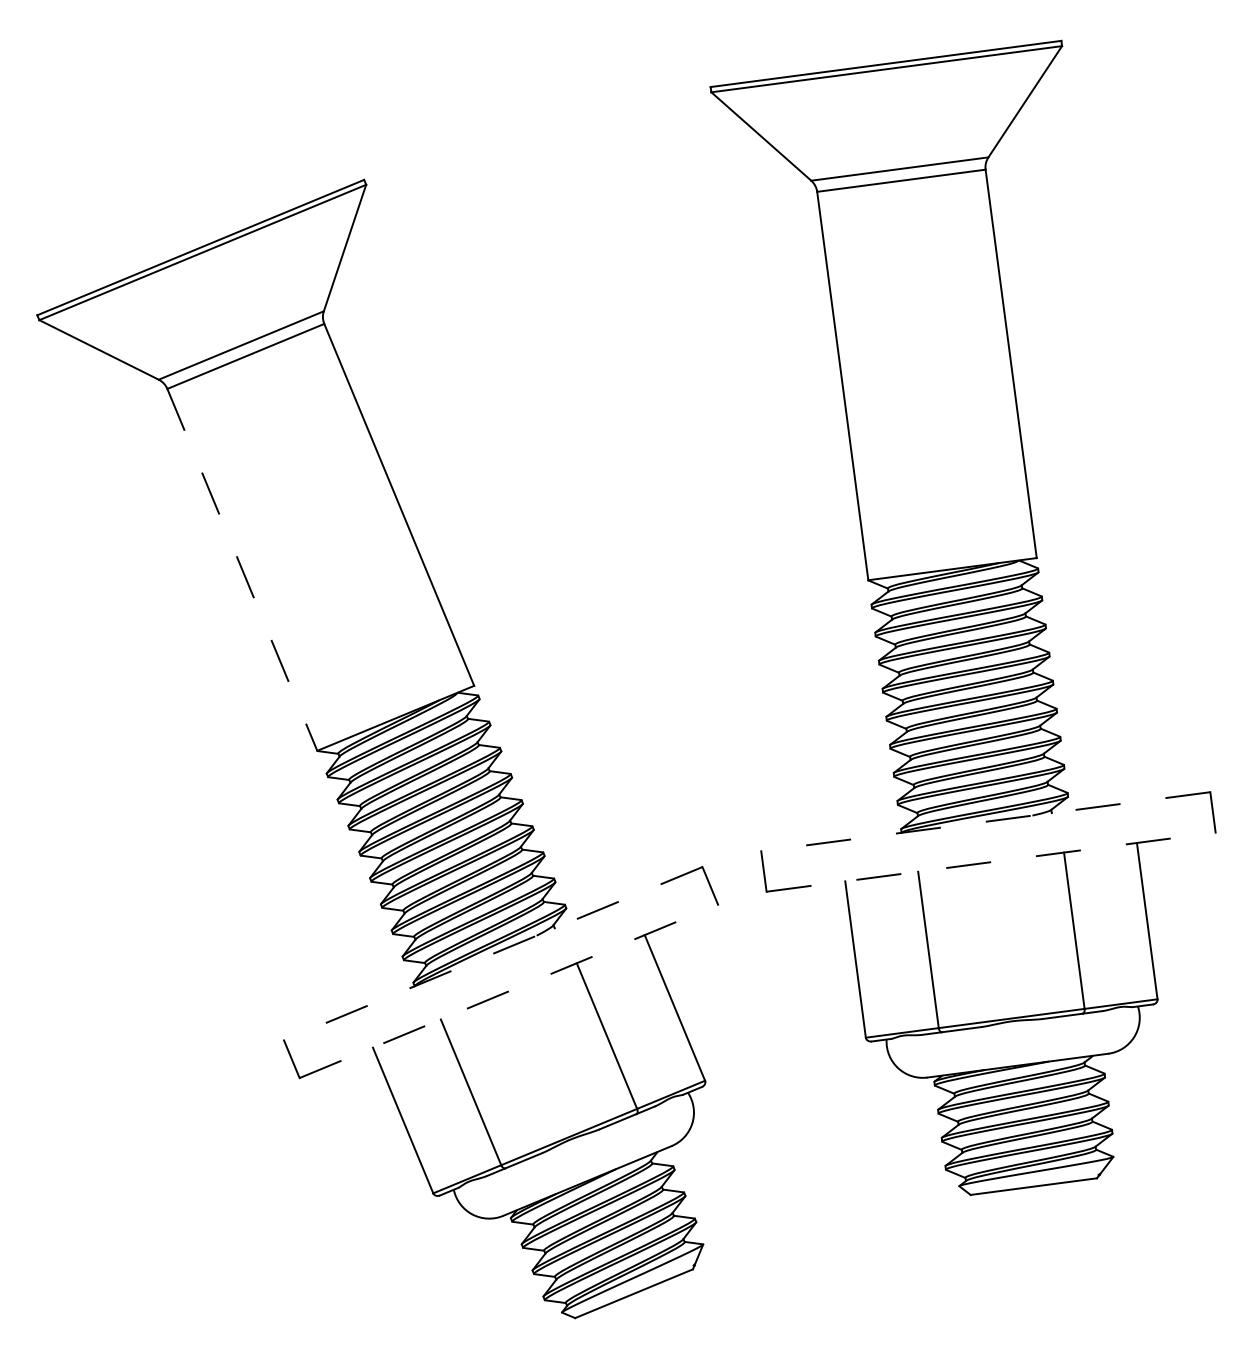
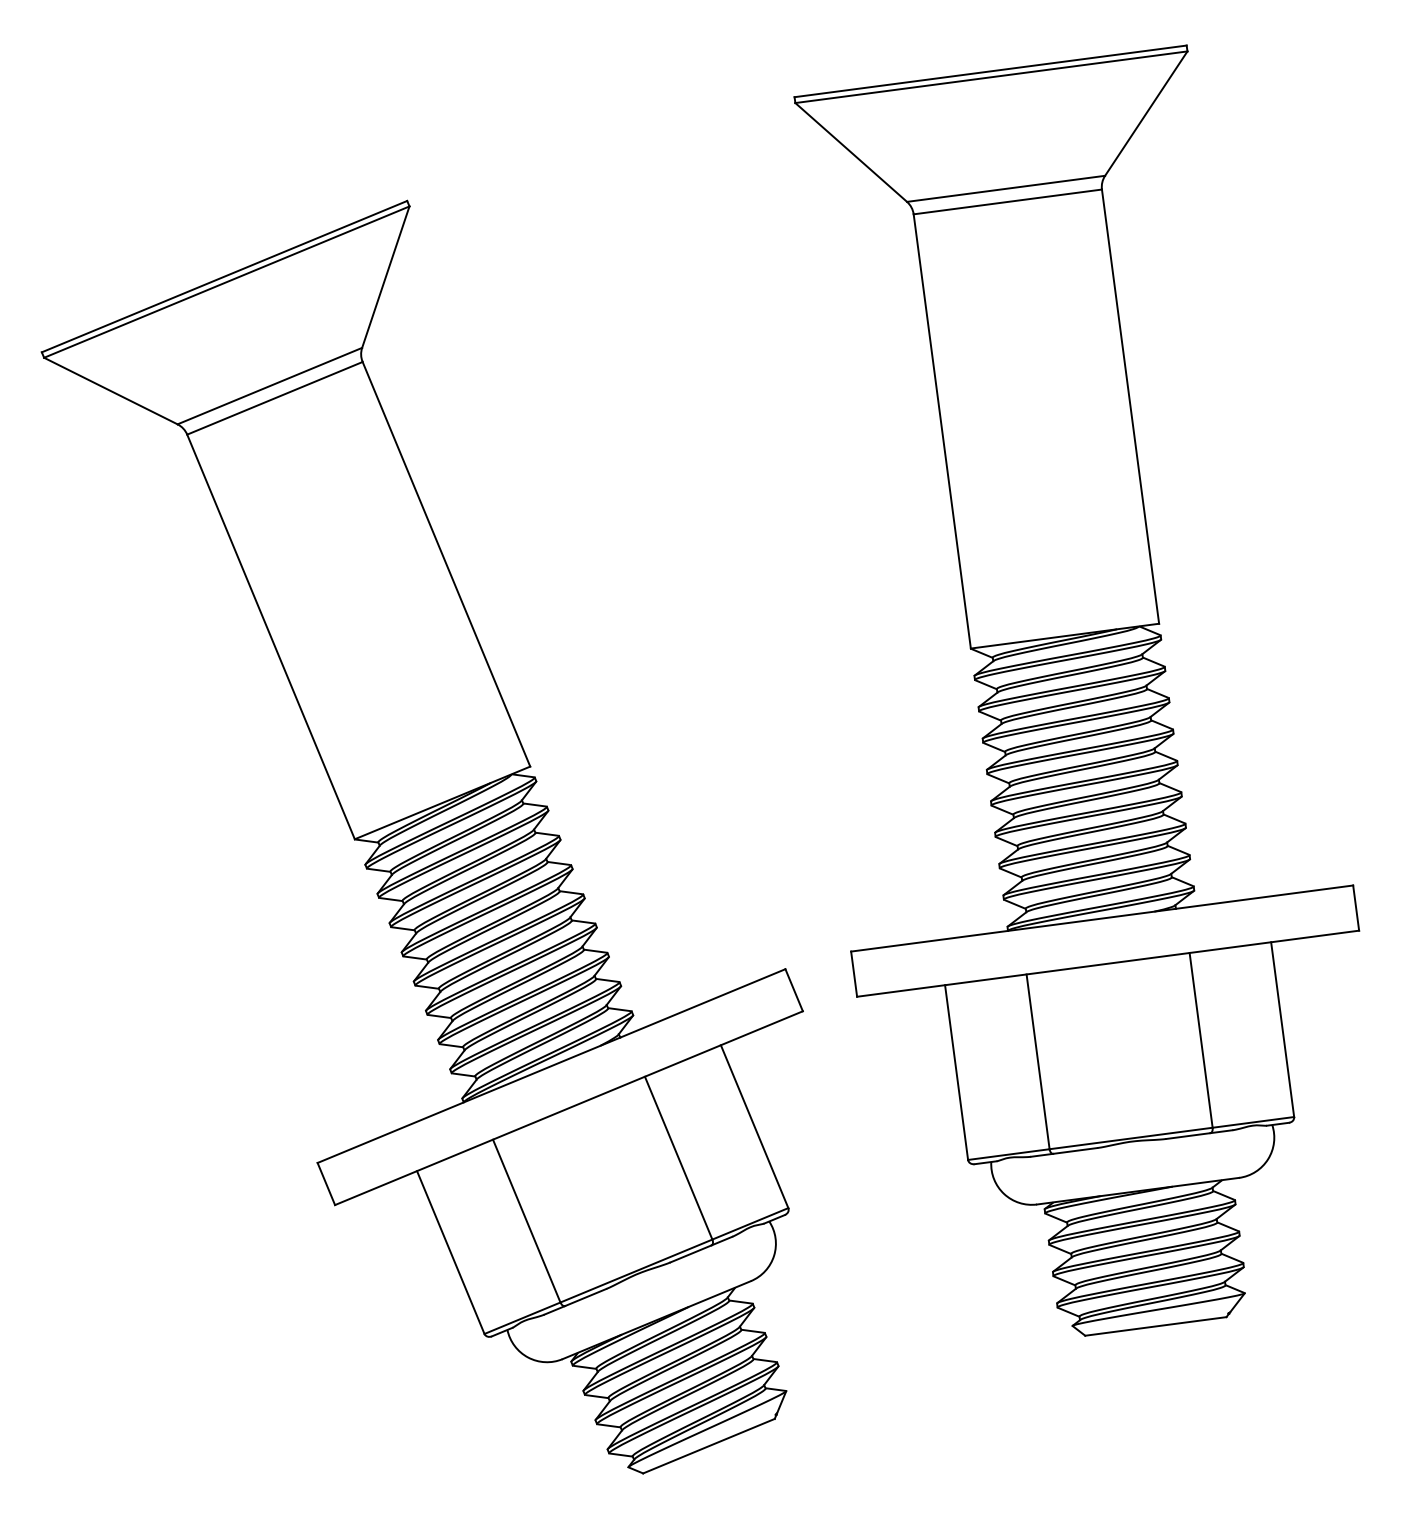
line: (242, 569) -> (271, 636), dashed -> solid
line: (985, 821) -> (1101, 918), dashed -> solid
line: (991, 861) -> (1108, 963), dashed -> solid
line: (493, 954) -> (551, 1066), dashed -> solid
line: (509, 990) -> (569, 1107), dashed -> solid

